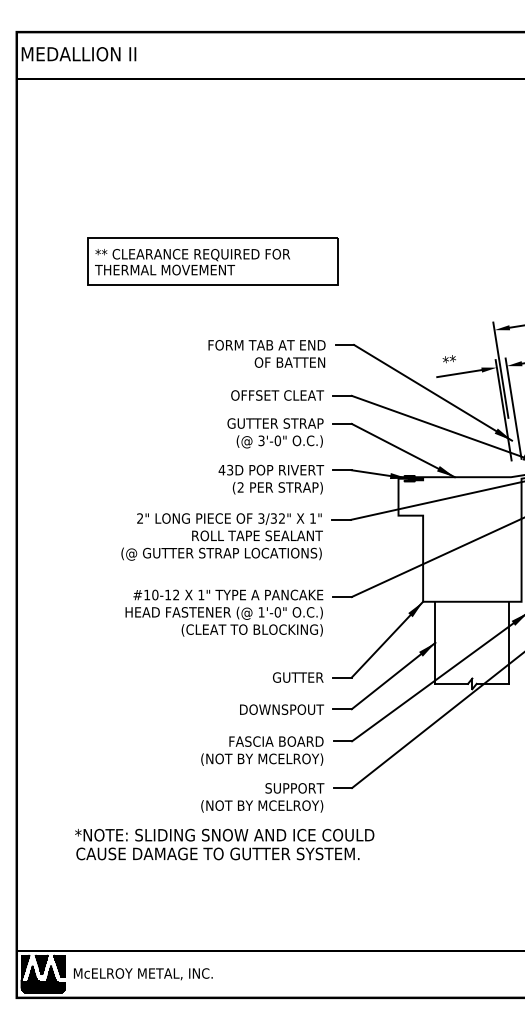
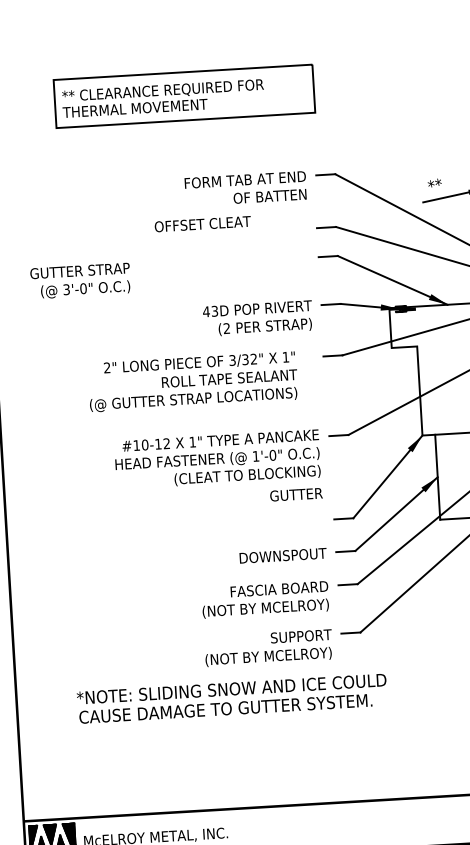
text: (277, 395) -> (202, 224), moved
text: (275, 433) -> (80, 281), moved
text: (221, 536) -> (192, 381), moved
text: (298, 677) -> (296, 494), moved

